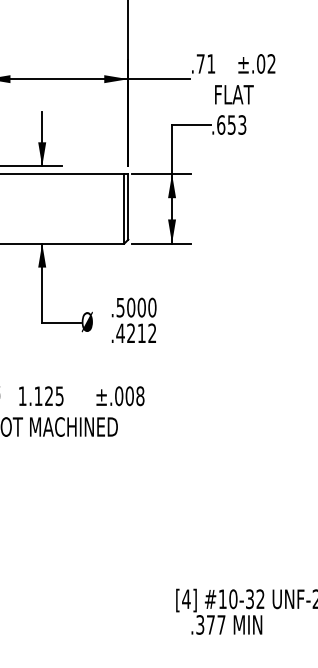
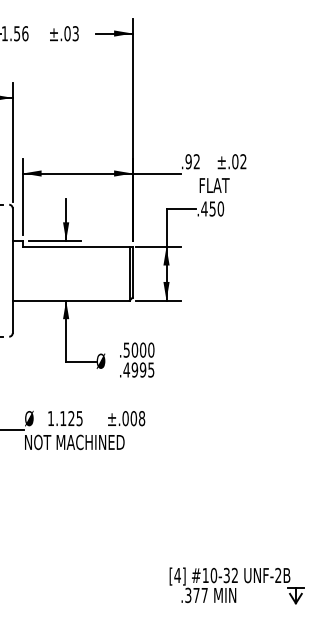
text: (205, 63) -> (192, 161), .71 -> .92
text: (231, 124) -> (212, 208), .653 -> .450
text: (140, 332) -> (142, 369), .4212 -> .4995

